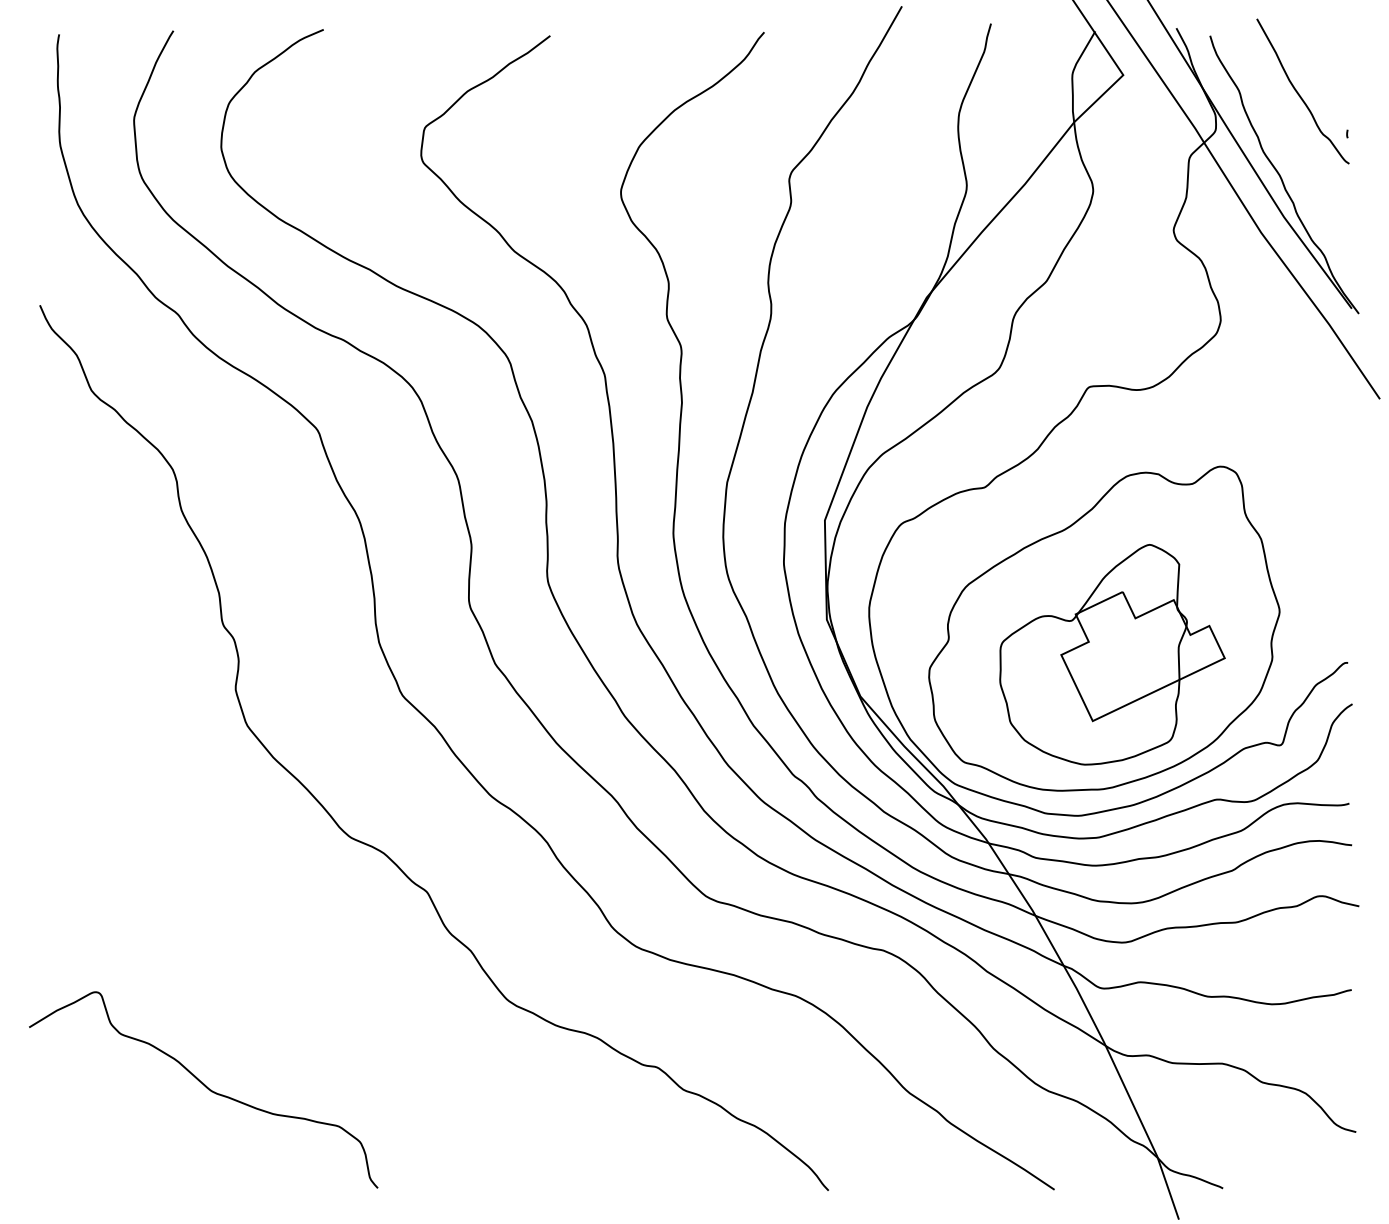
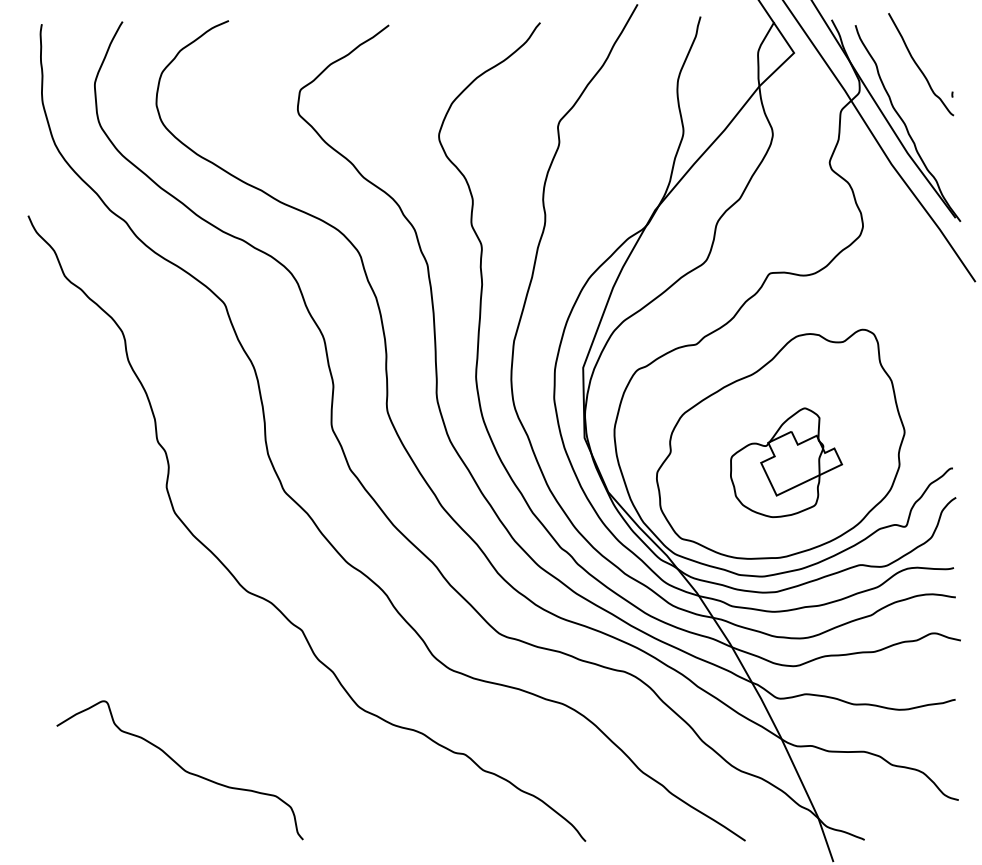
part: (1112, 654) -> (786, 462), size x0.7
curve: (205, 1087) -> (181, 768), moved

